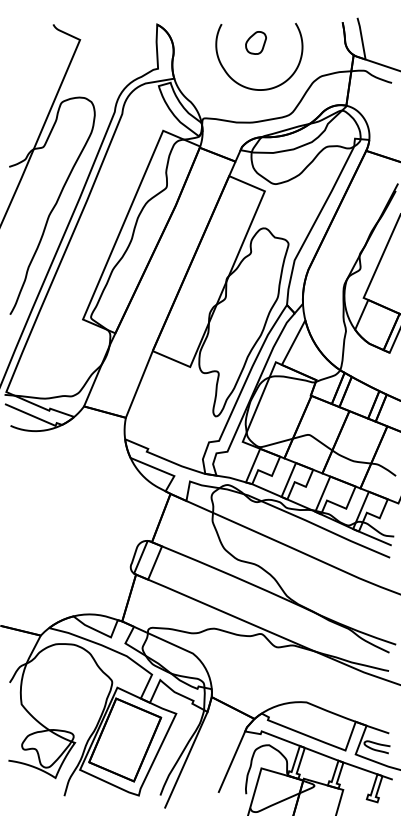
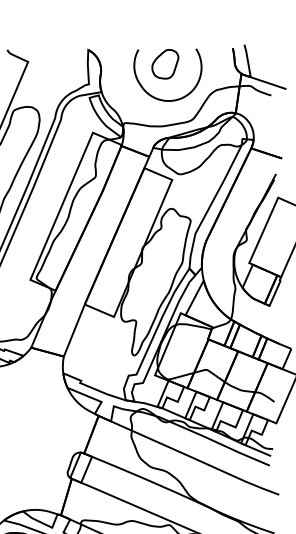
part: (255, 42) -> (164, 63), size x1.67

